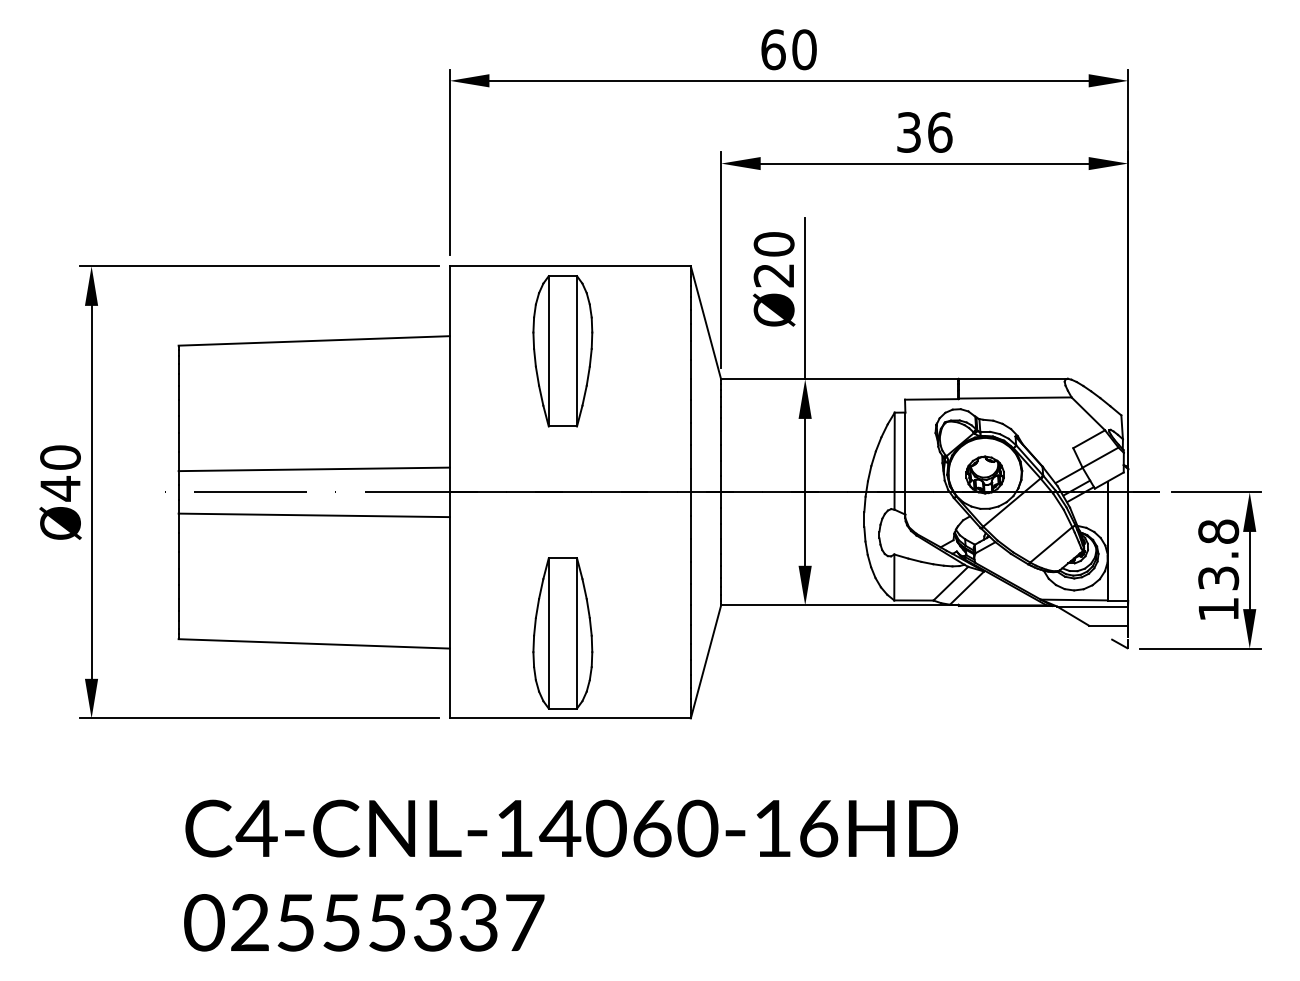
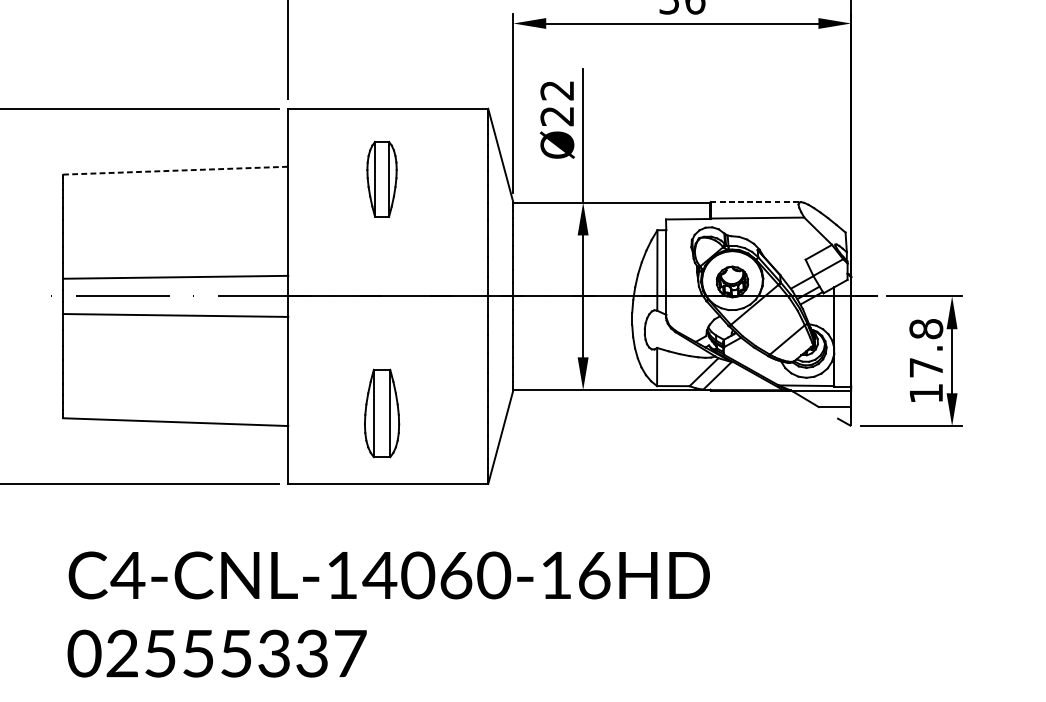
text: (773, 244) -> (556, 90), Ø20 -> Ø22
line: (314, 340) -> (175, 170), solid -> dashed
part: (562, 351) -> (381, 179), size x0.6
line: (1013, 378) -> (756, 201), solid -> dashed
text: (1218, 578) -> (926, 367), 13.8 -> 17.8
part: (562, 633) -> (381, 413), size x0.7

